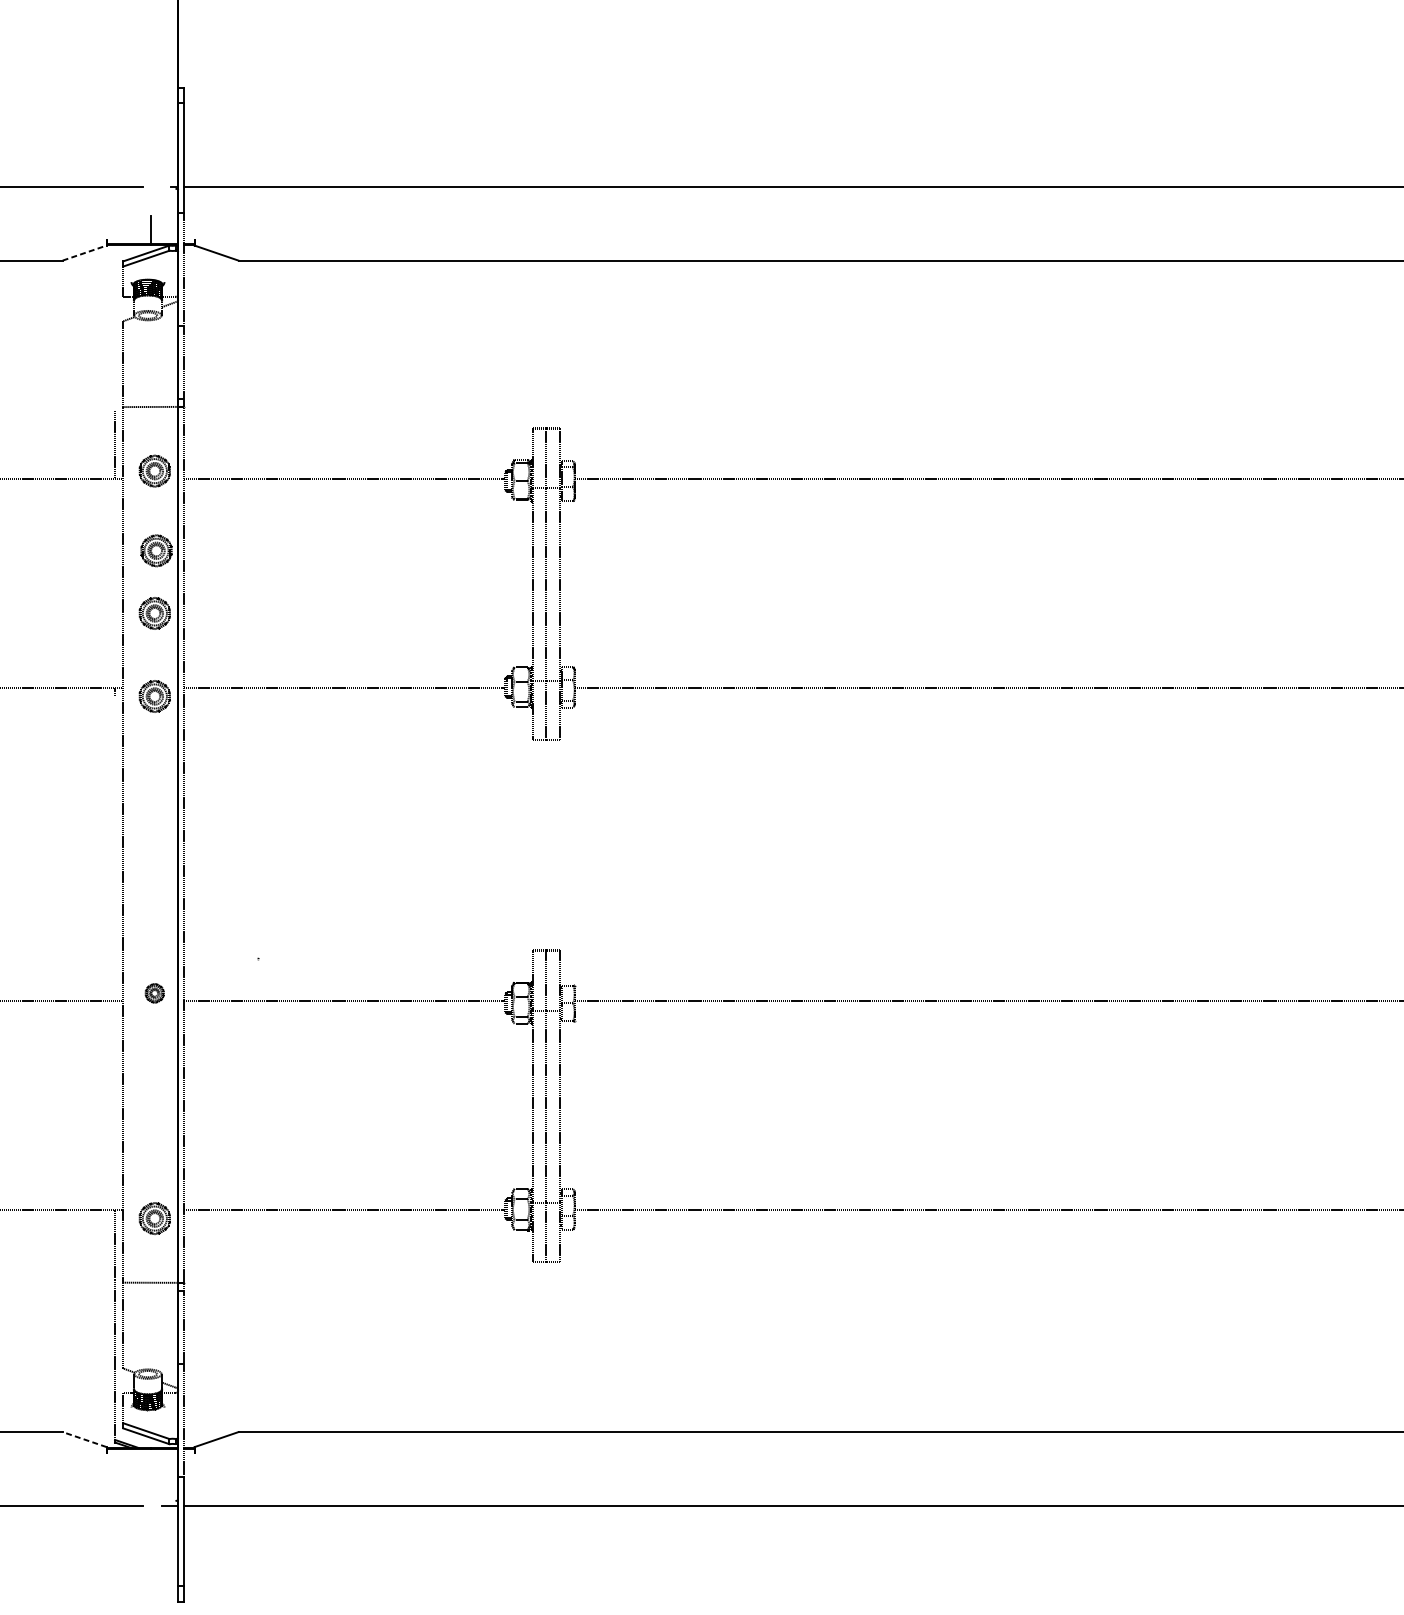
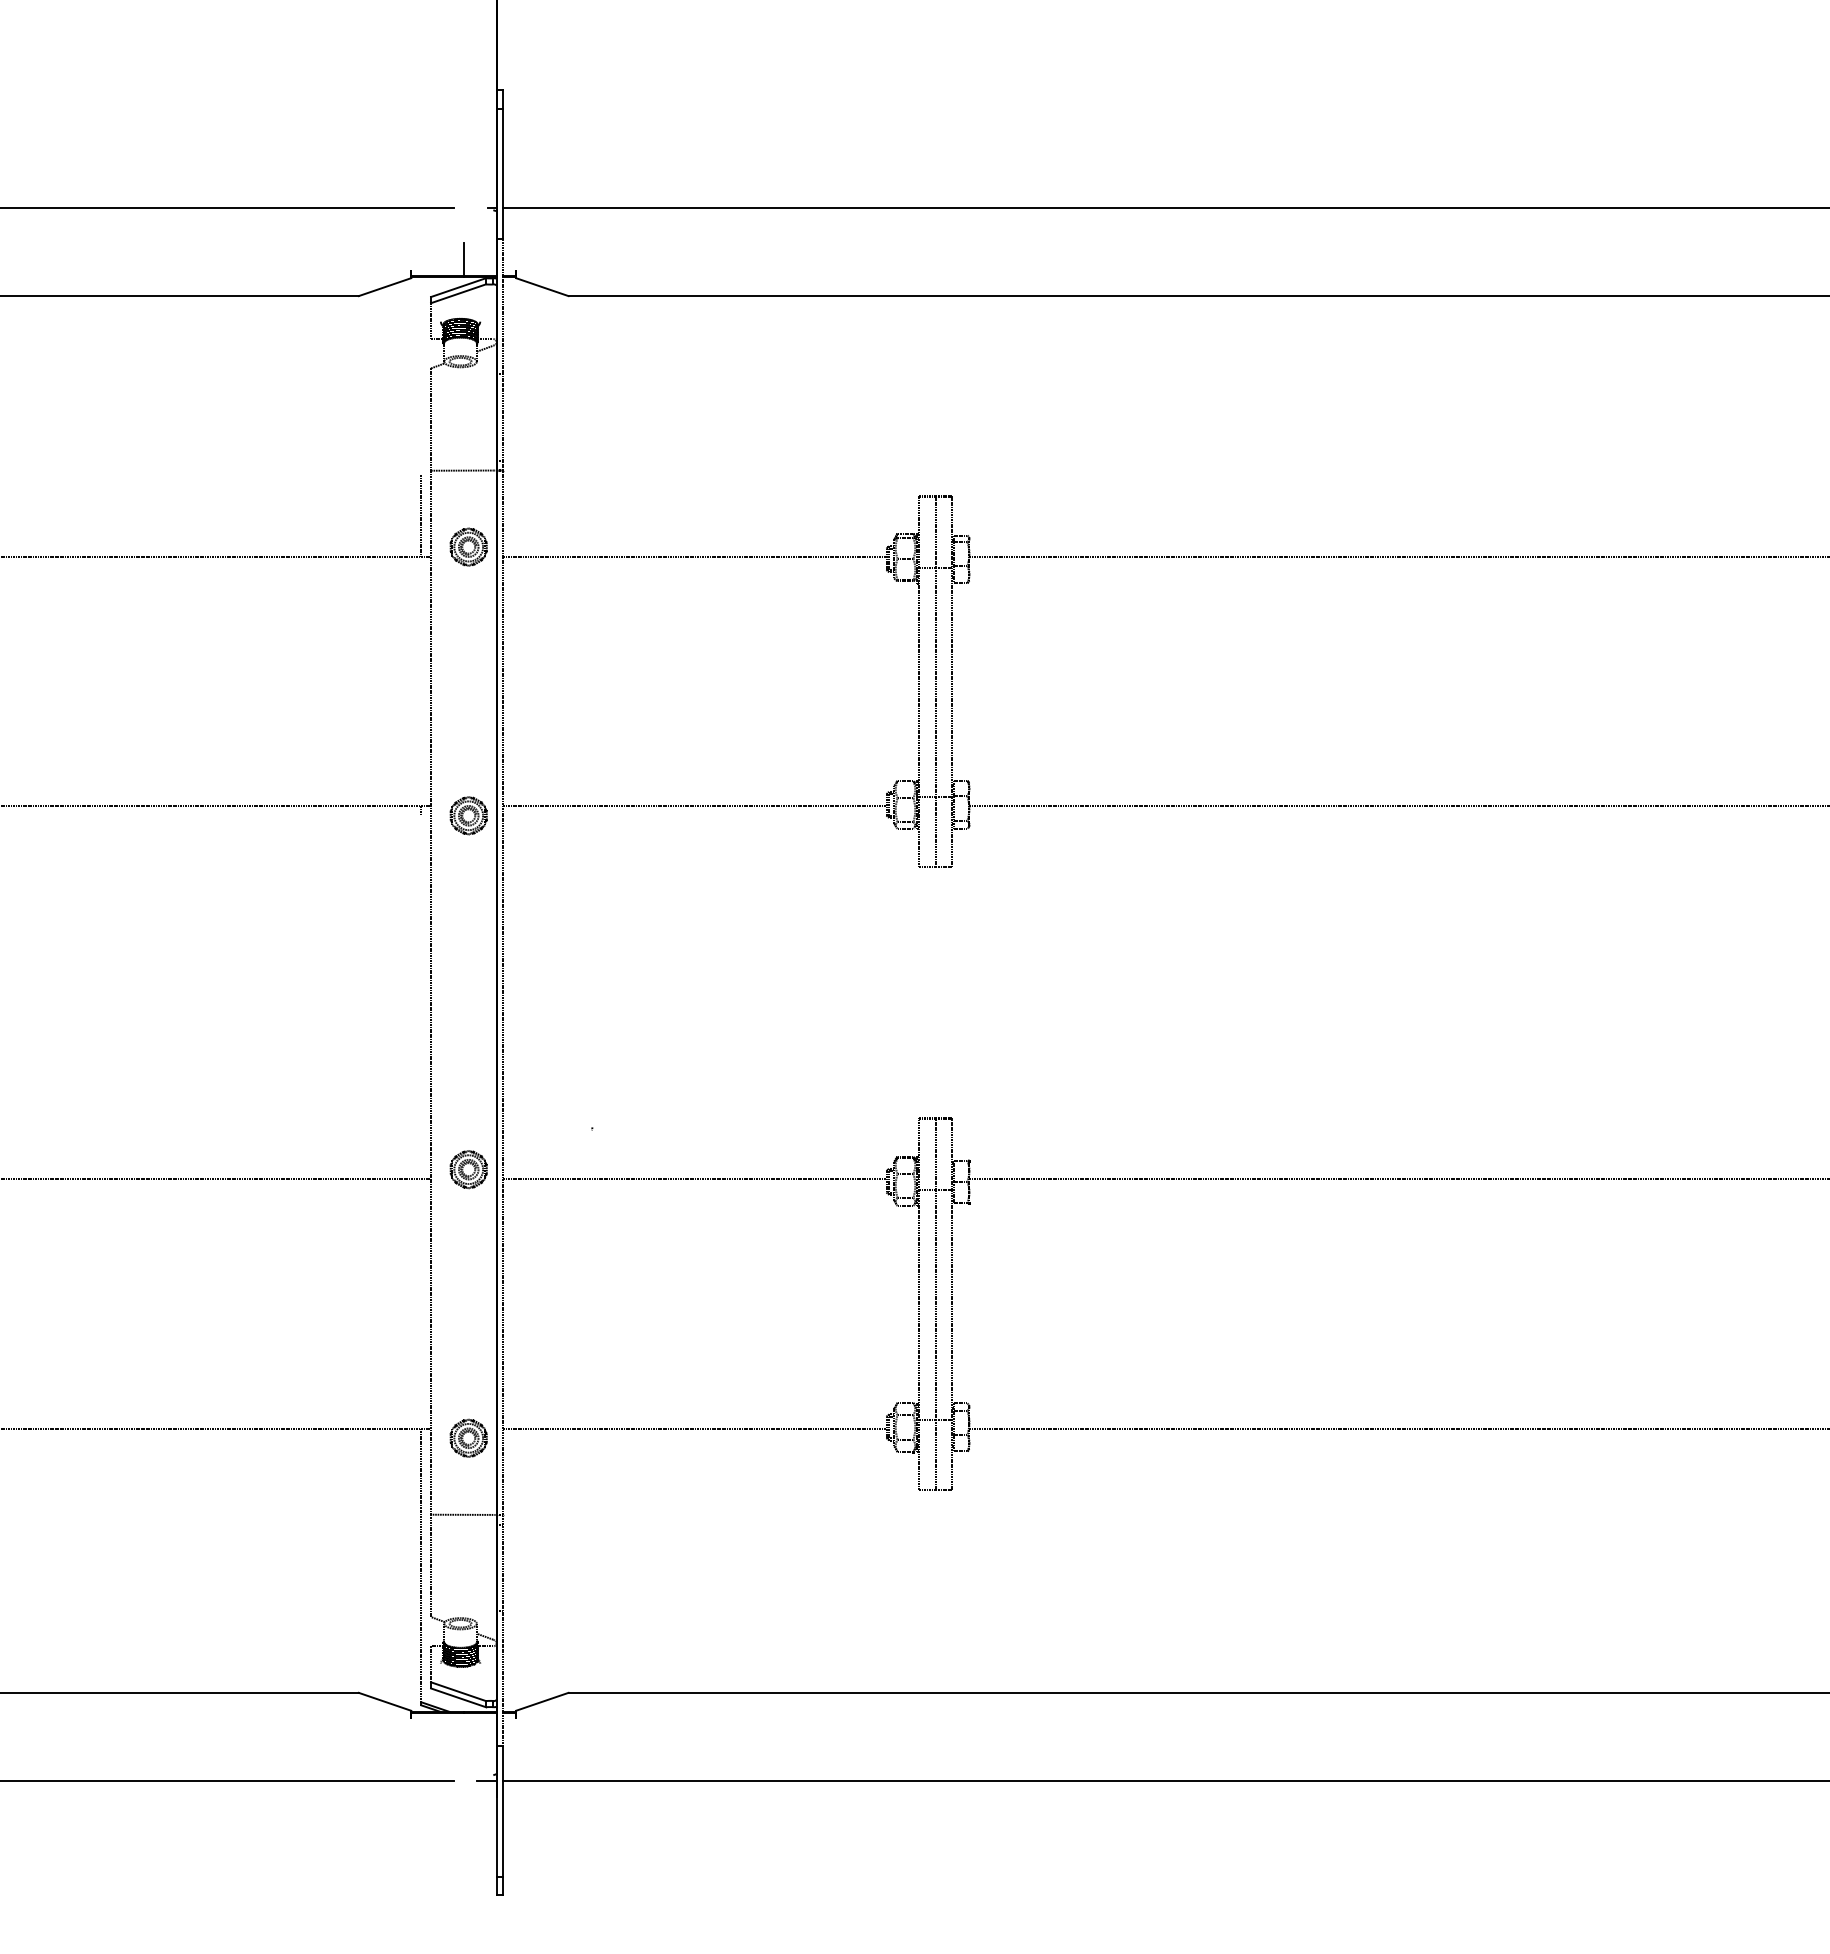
line: (85, 253) -> (385, 287), dashed -> solid
part: (156, 550) -> (470, 641), removed
part: (154, 613) -> (468, 716), removed
part: (154, 993) -> (468, 1169), size x1.67
line: (85, 1439) -> (385, 1701), dashed -> solid

